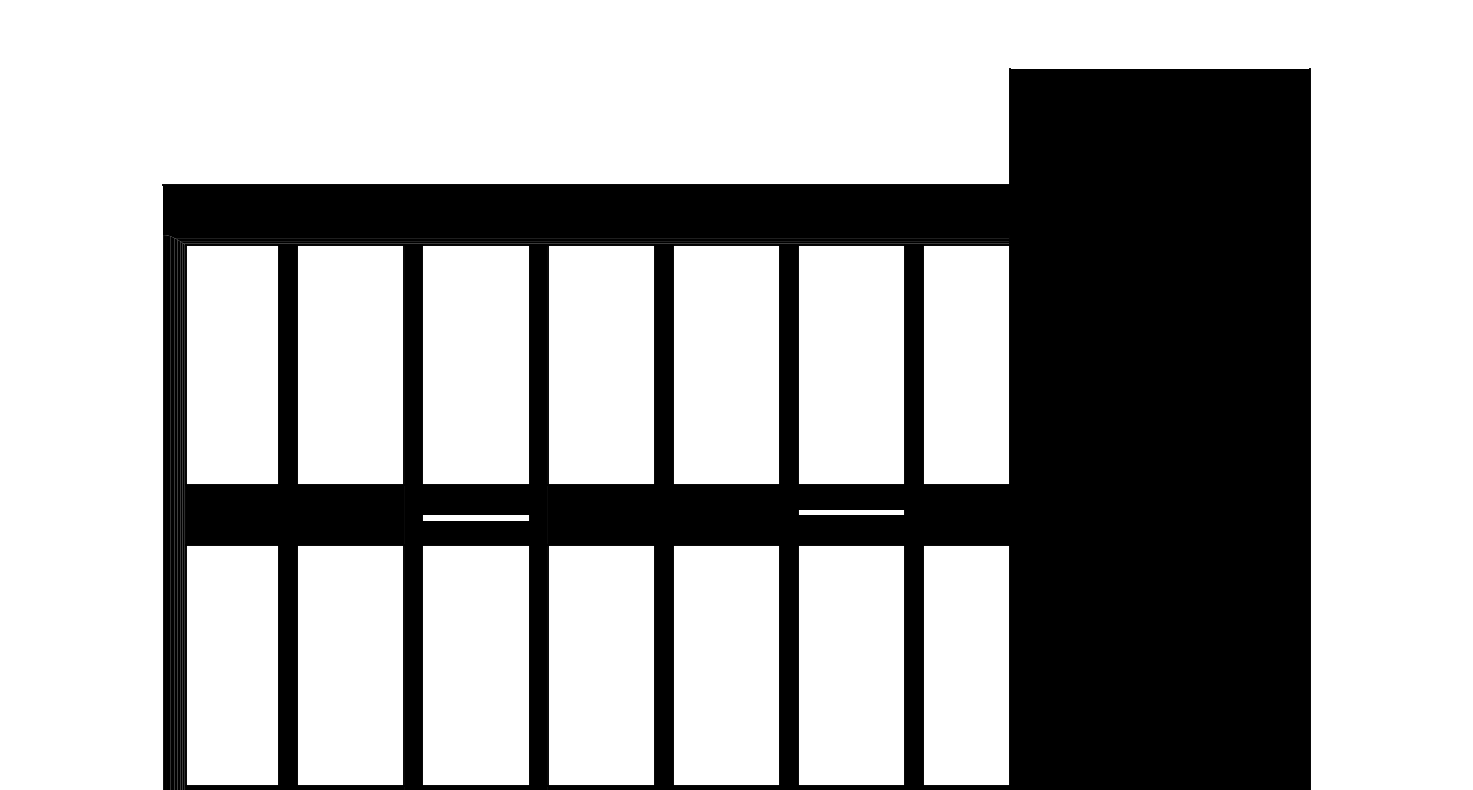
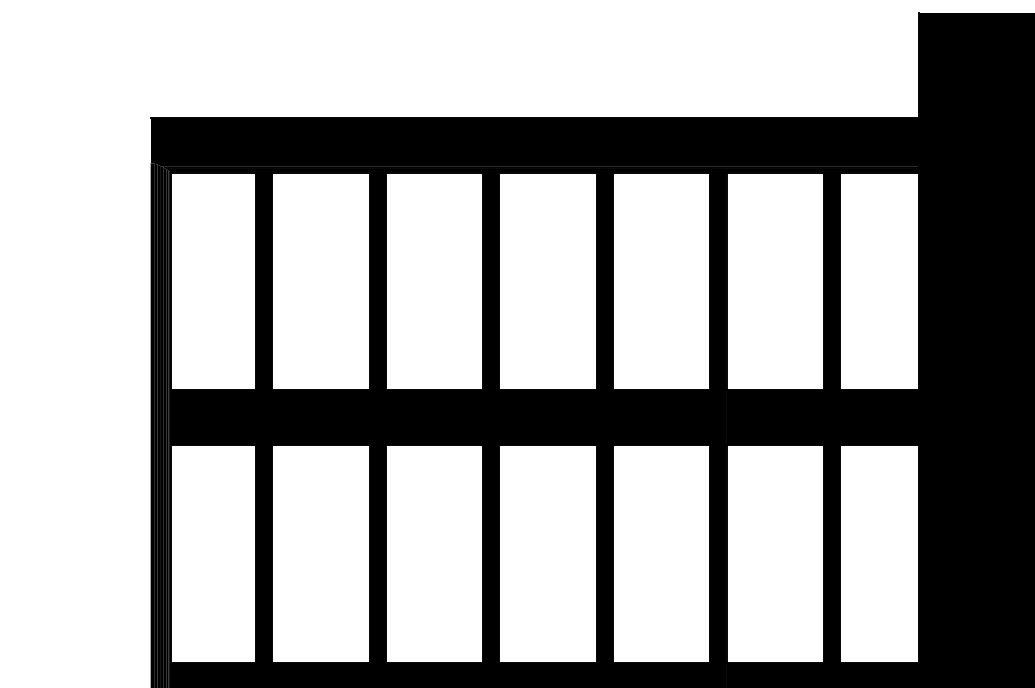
fill: (851, 512) -> (775, 415), added
fill: (475, 517) -> (434, 419), added

